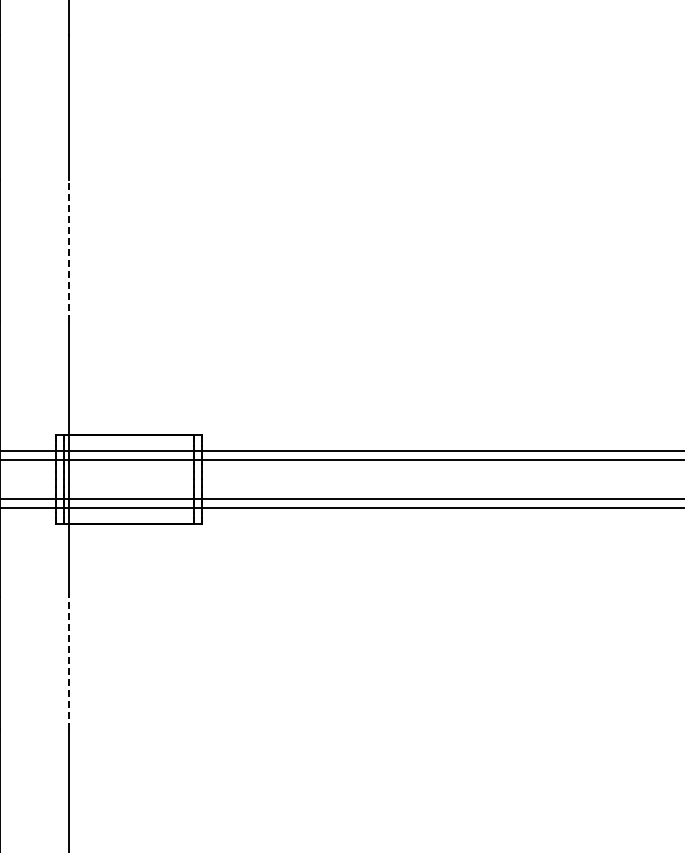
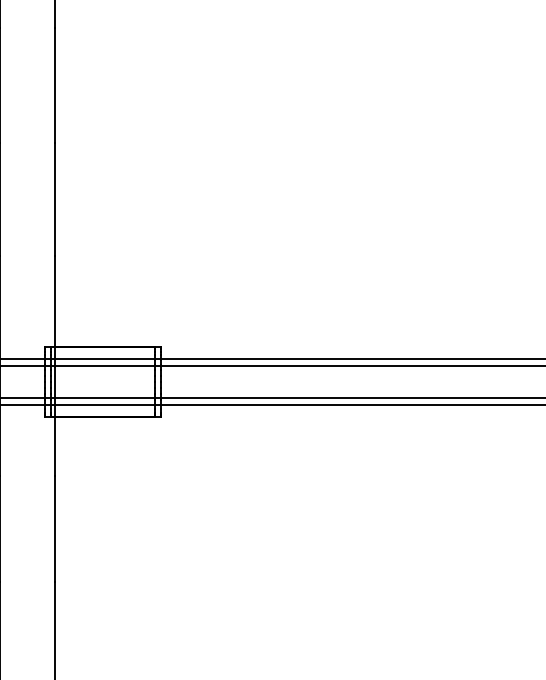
line: (69, 250) -> (55, 199), dashed -> solid
line: (69, 663) -> (55, 528), dashed -> solid

